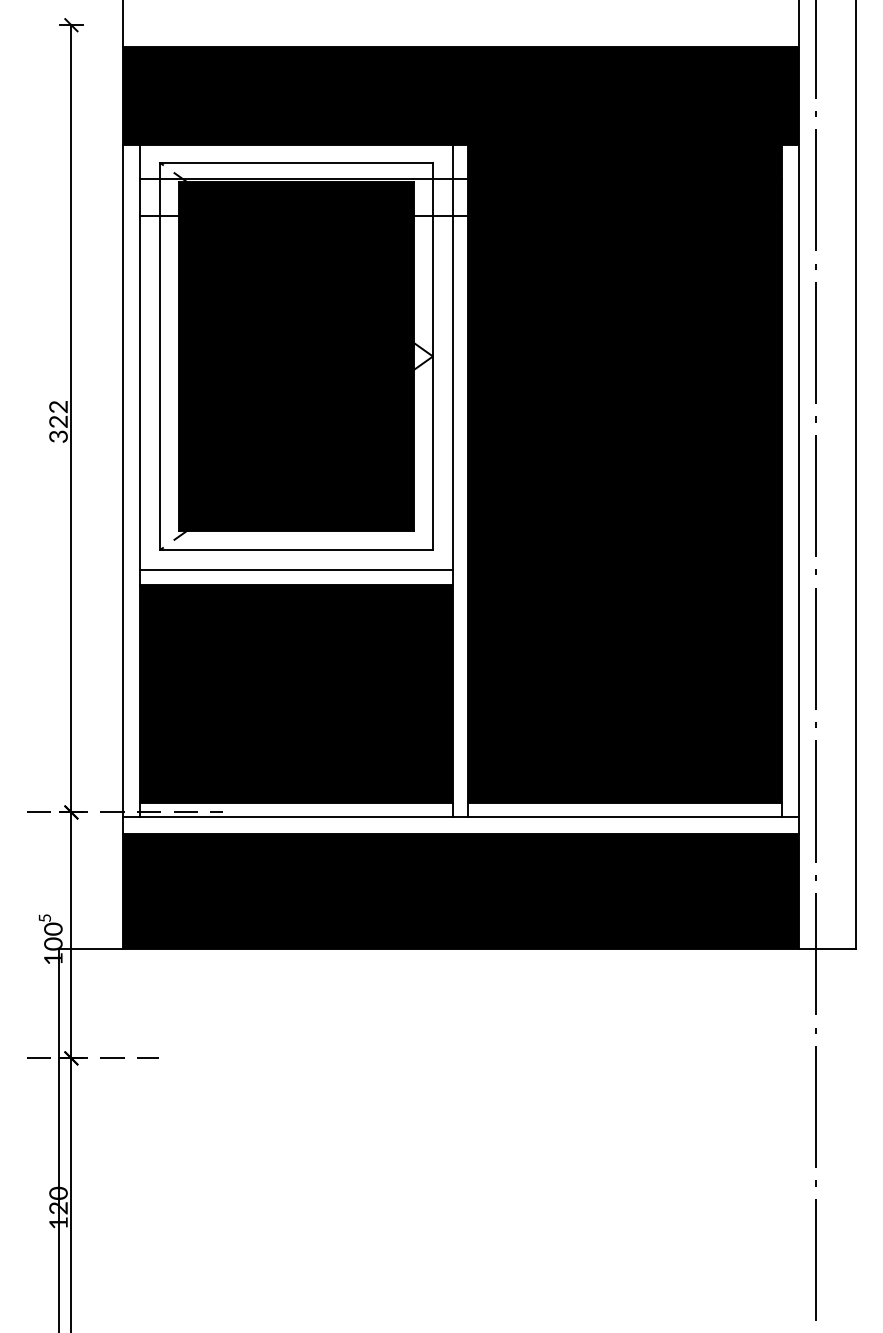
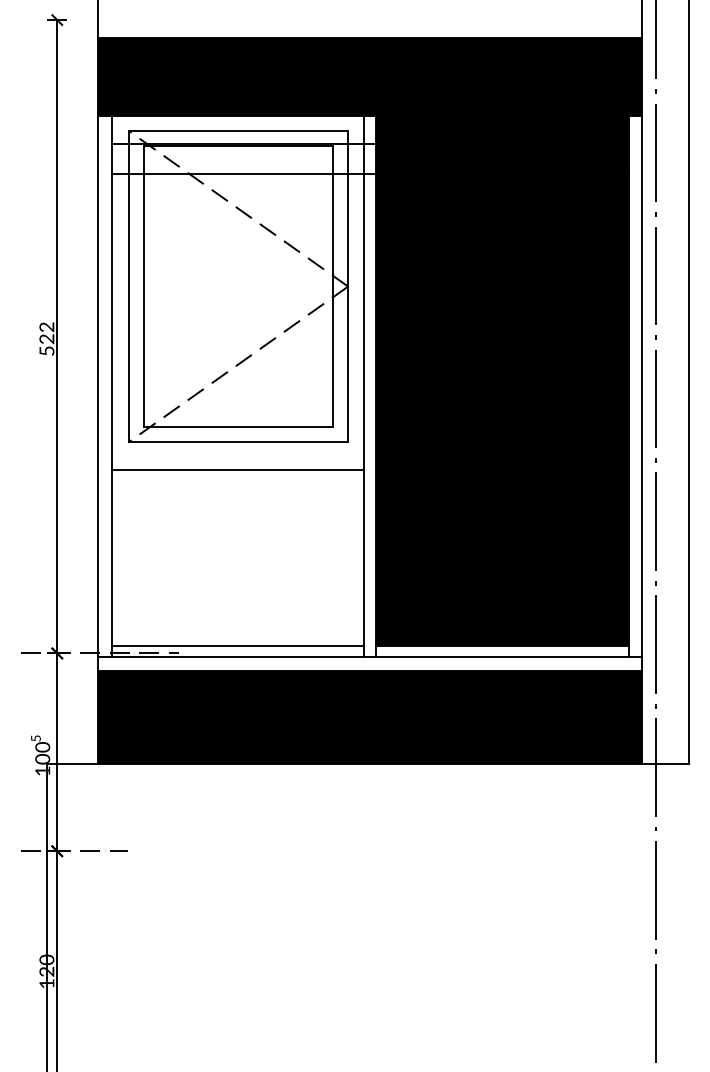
fill: (296, 356) -> (238, 286), removed
text: (58, 435) -> (46, 350), 322 -> 522
line: (296, 570) -> (238, 458), removed
fill: (296, 693) -> (238, 557), removed

